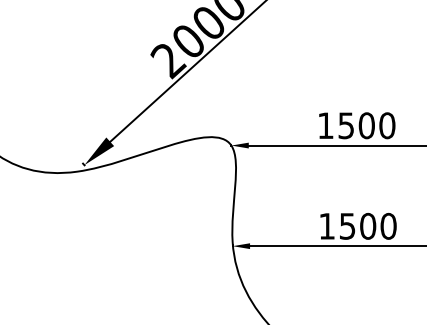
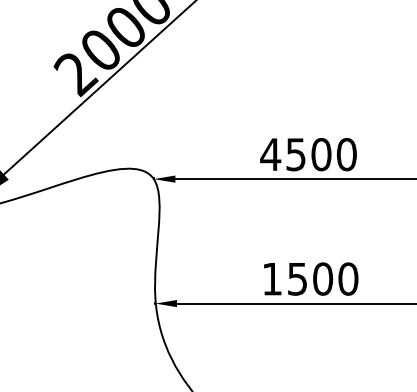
text: (325, 125) -> (270, 154), 1500 -> 4500

